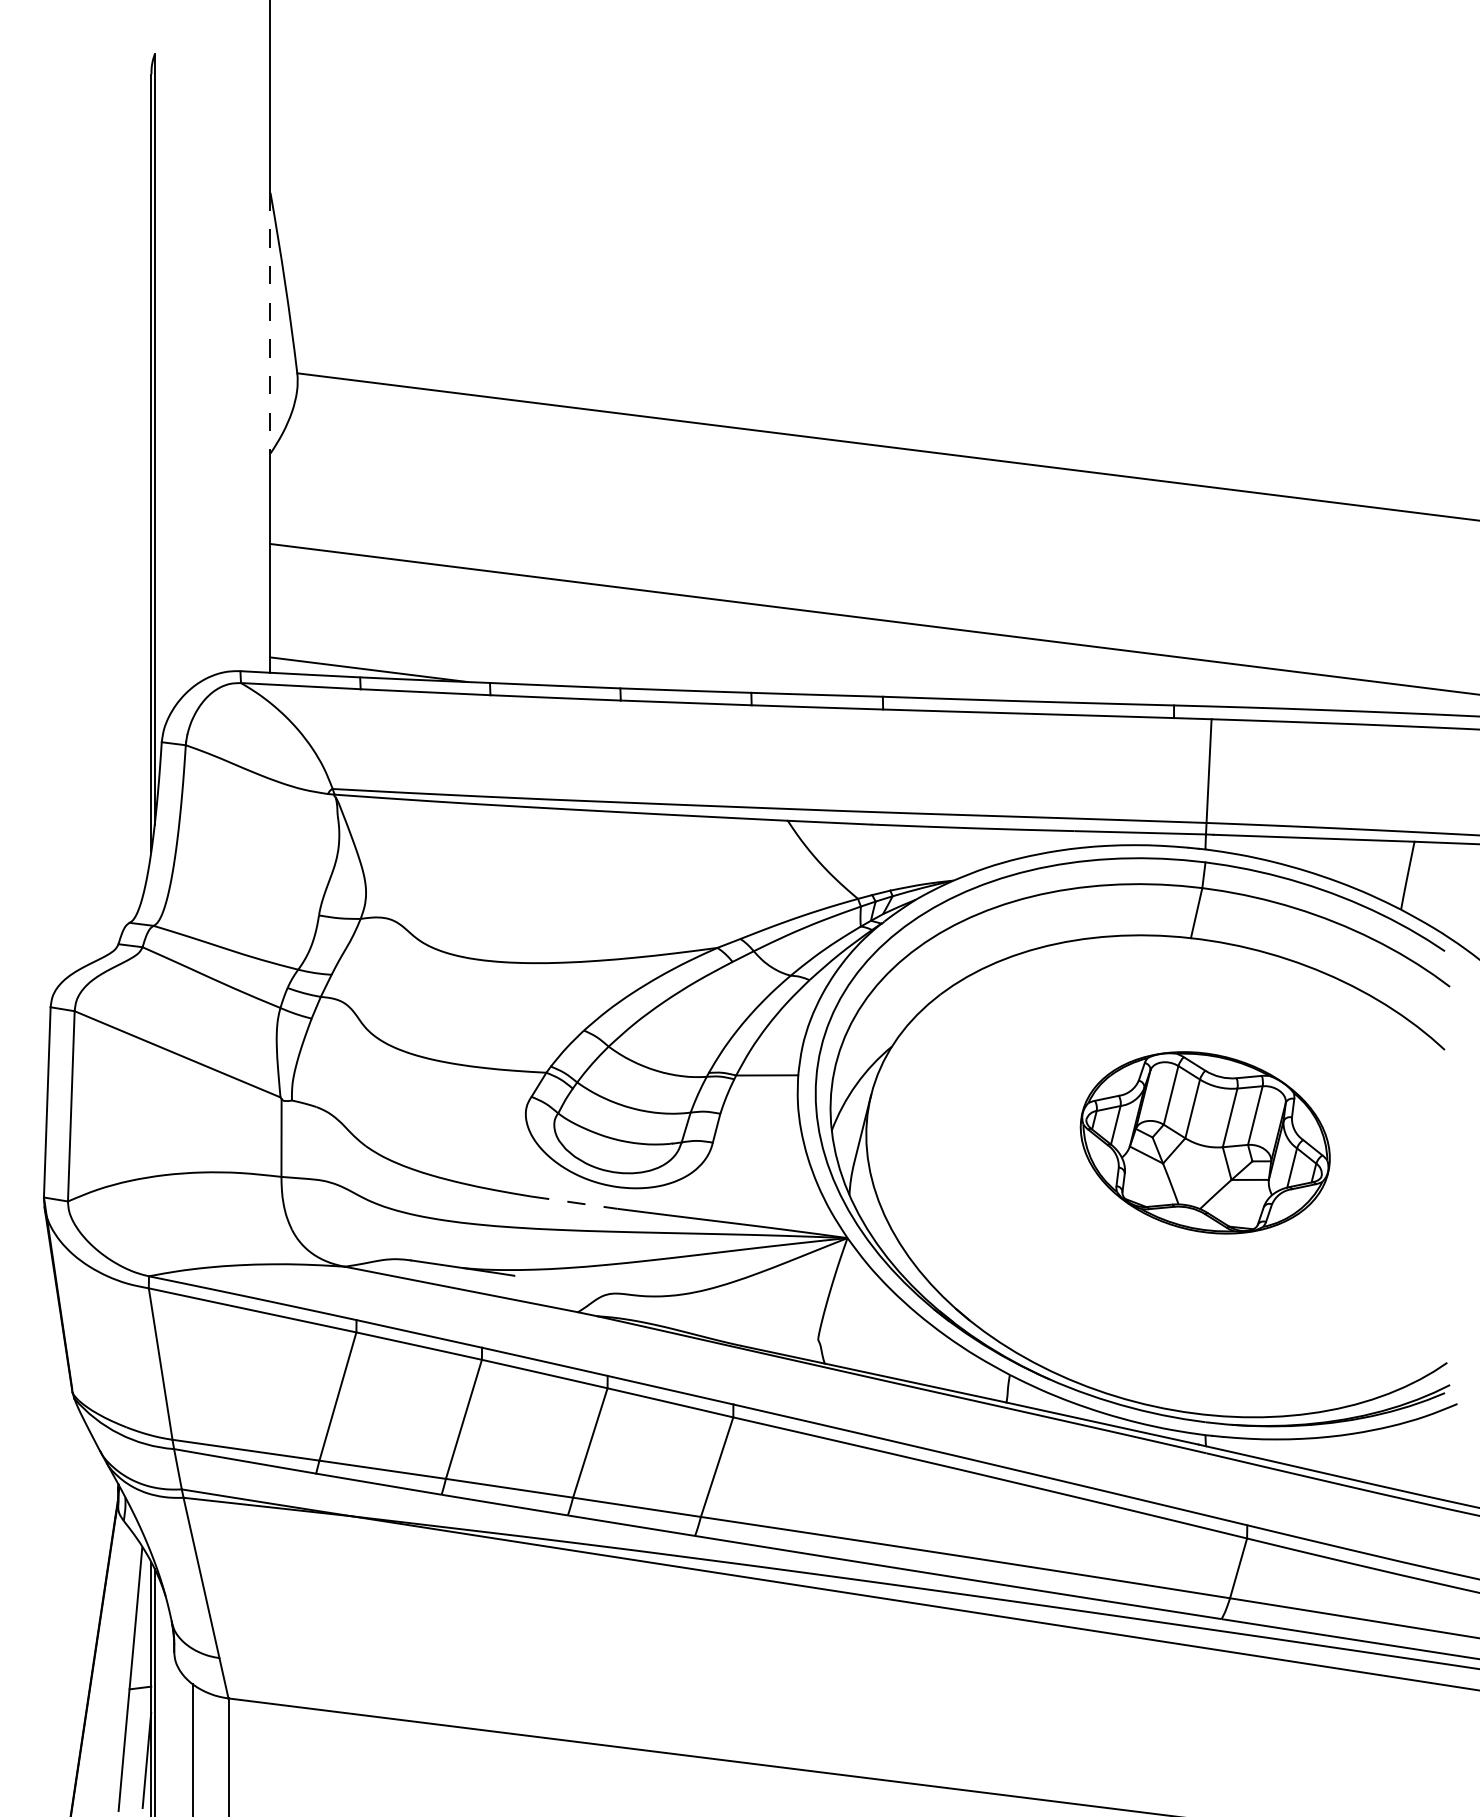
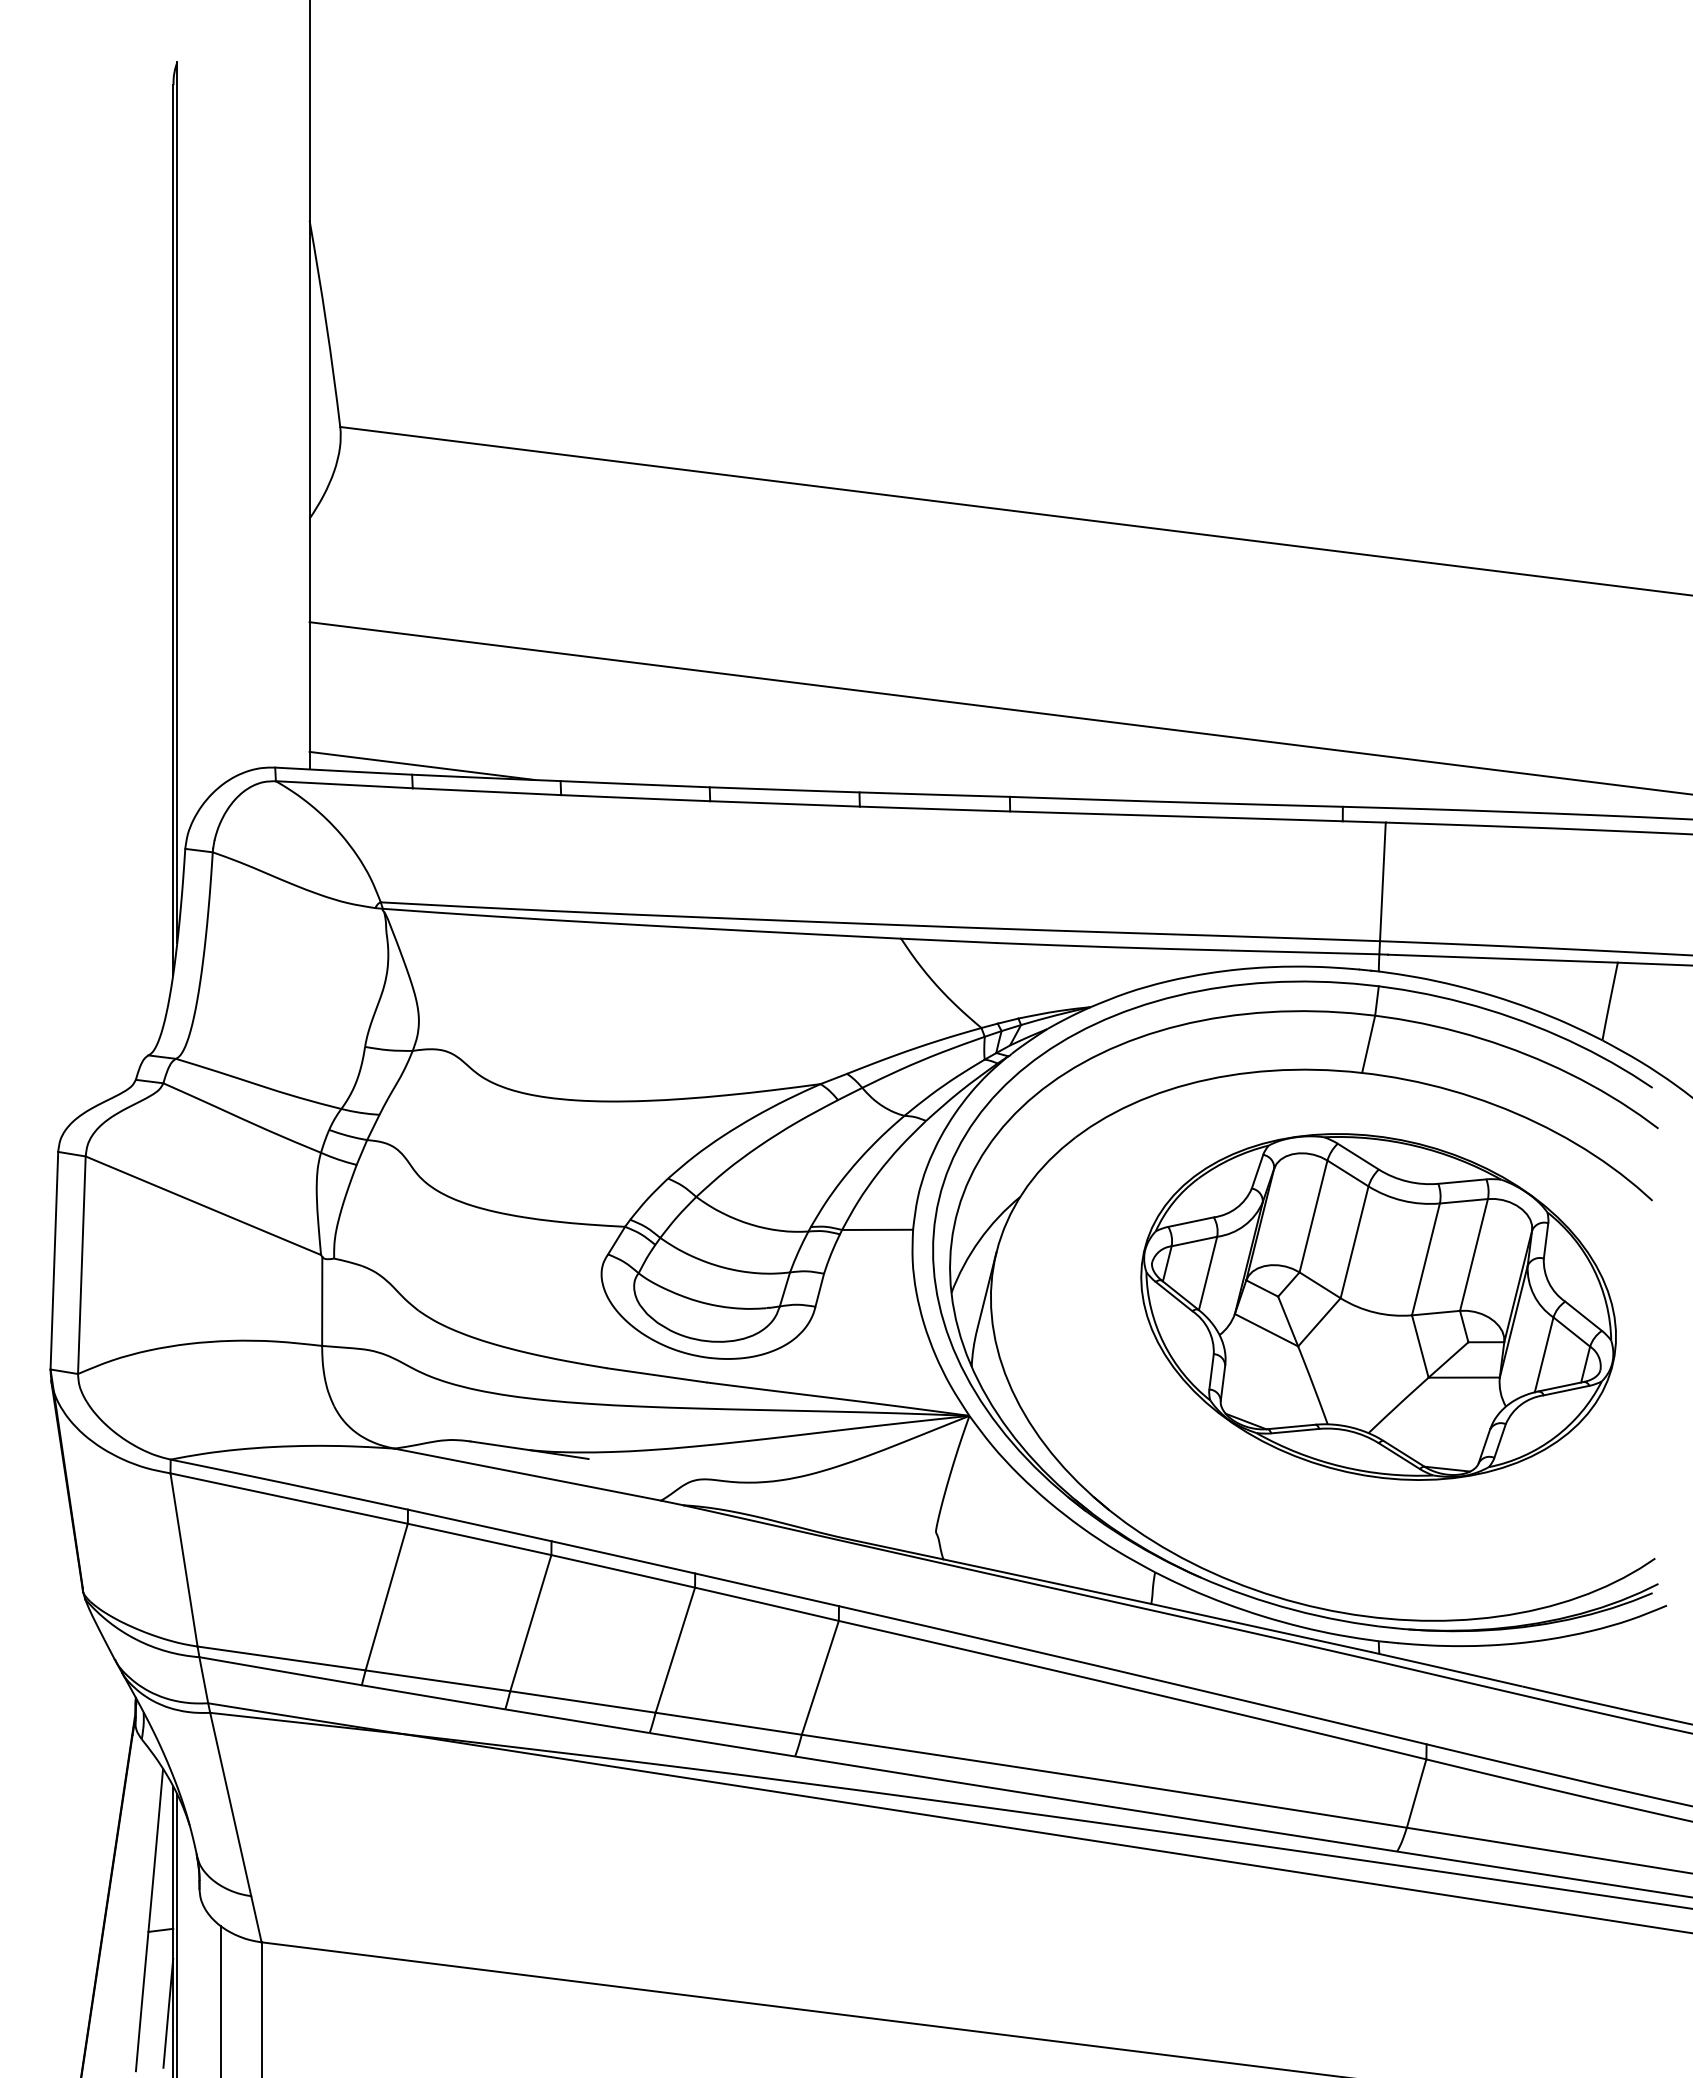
line: (270, 323) -> (309, 370), dashed -> solid
part: (1205, 1142) -> (1378, 1306), size x1.67
line: (574, 1202) -> (657, 1375), dashed -> solid

